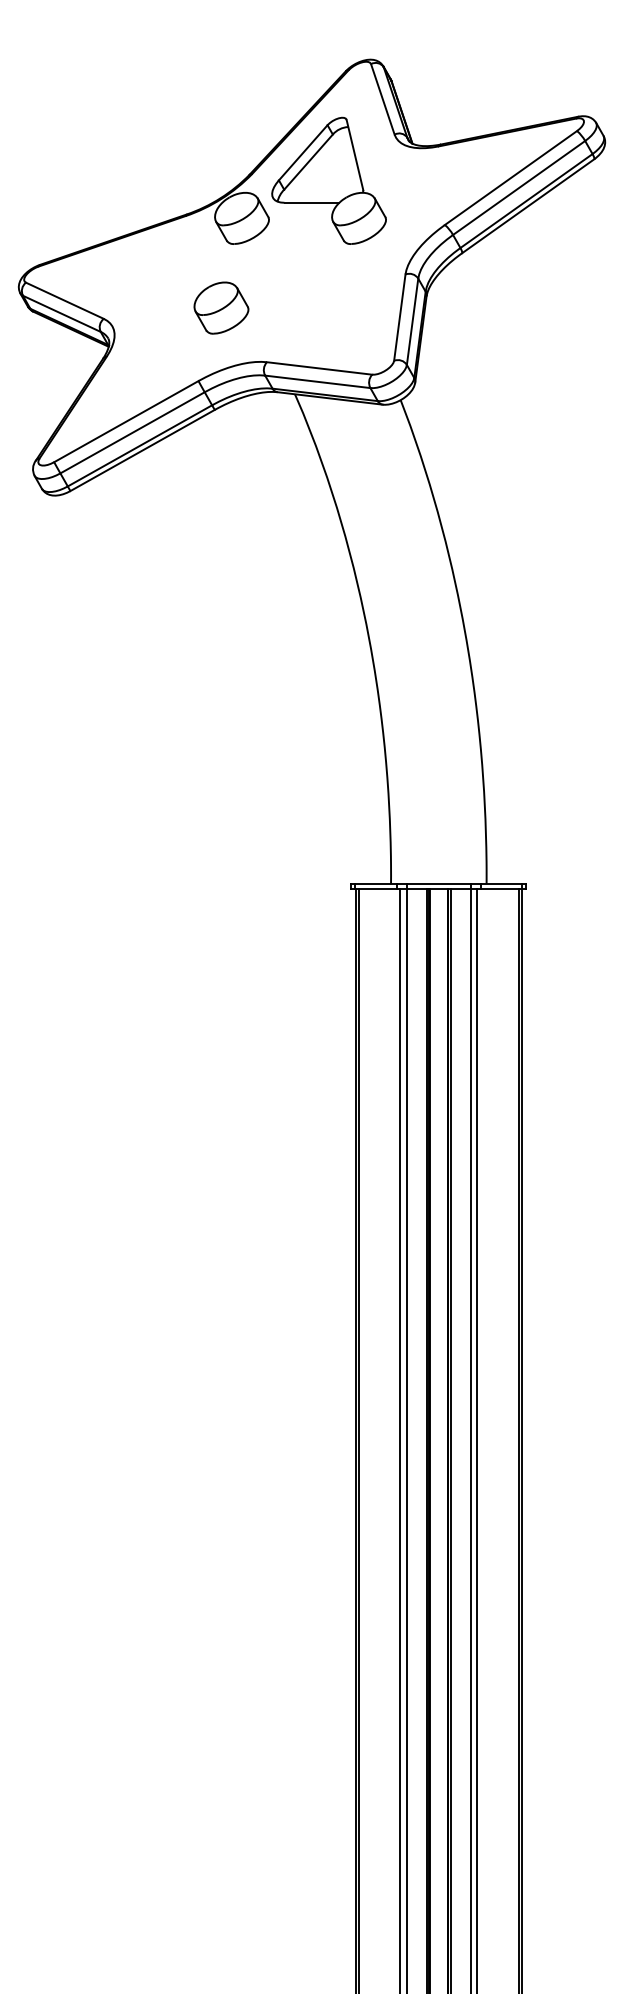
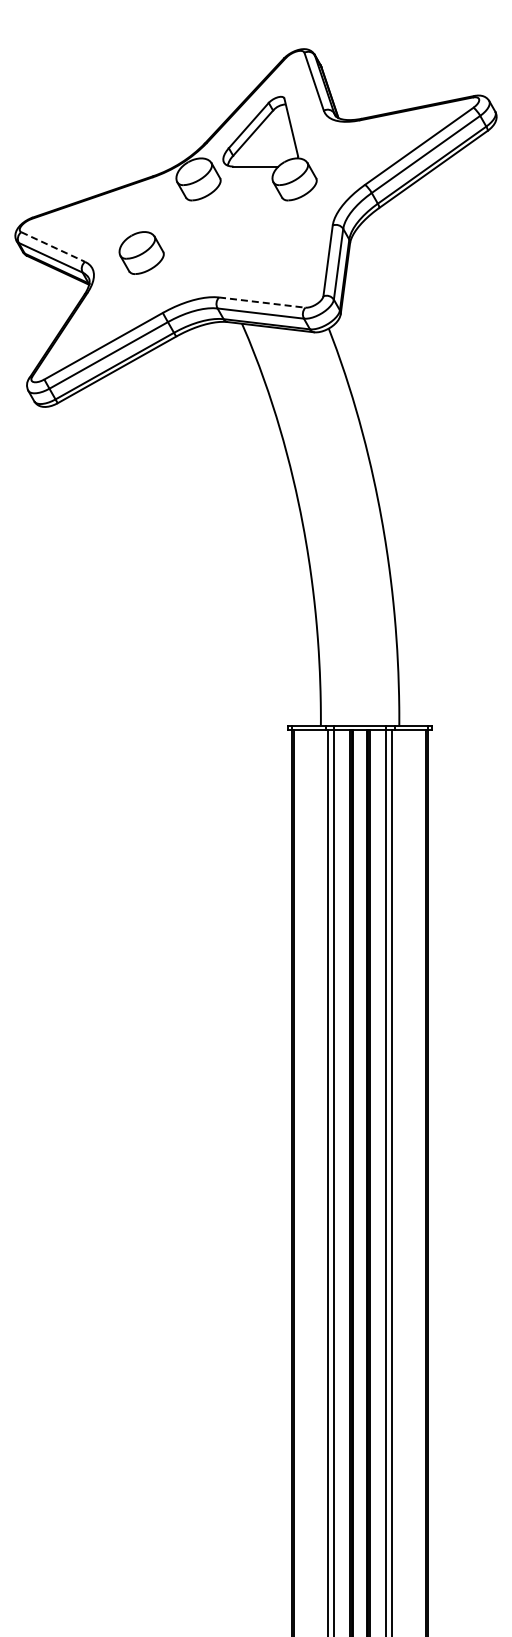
line: (65, 301) -> (53, 247), solid -> dashed
part: (221, 307) -> (141, 252), moved
line: (319, 368) -> (262, 302), solid -> dashed

